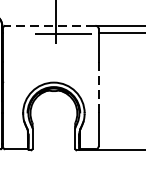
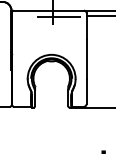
line: (49, 25) -> (48, 10), dashed -> solid
line: (98, 88) -> (86, 59), dashed -> solid

